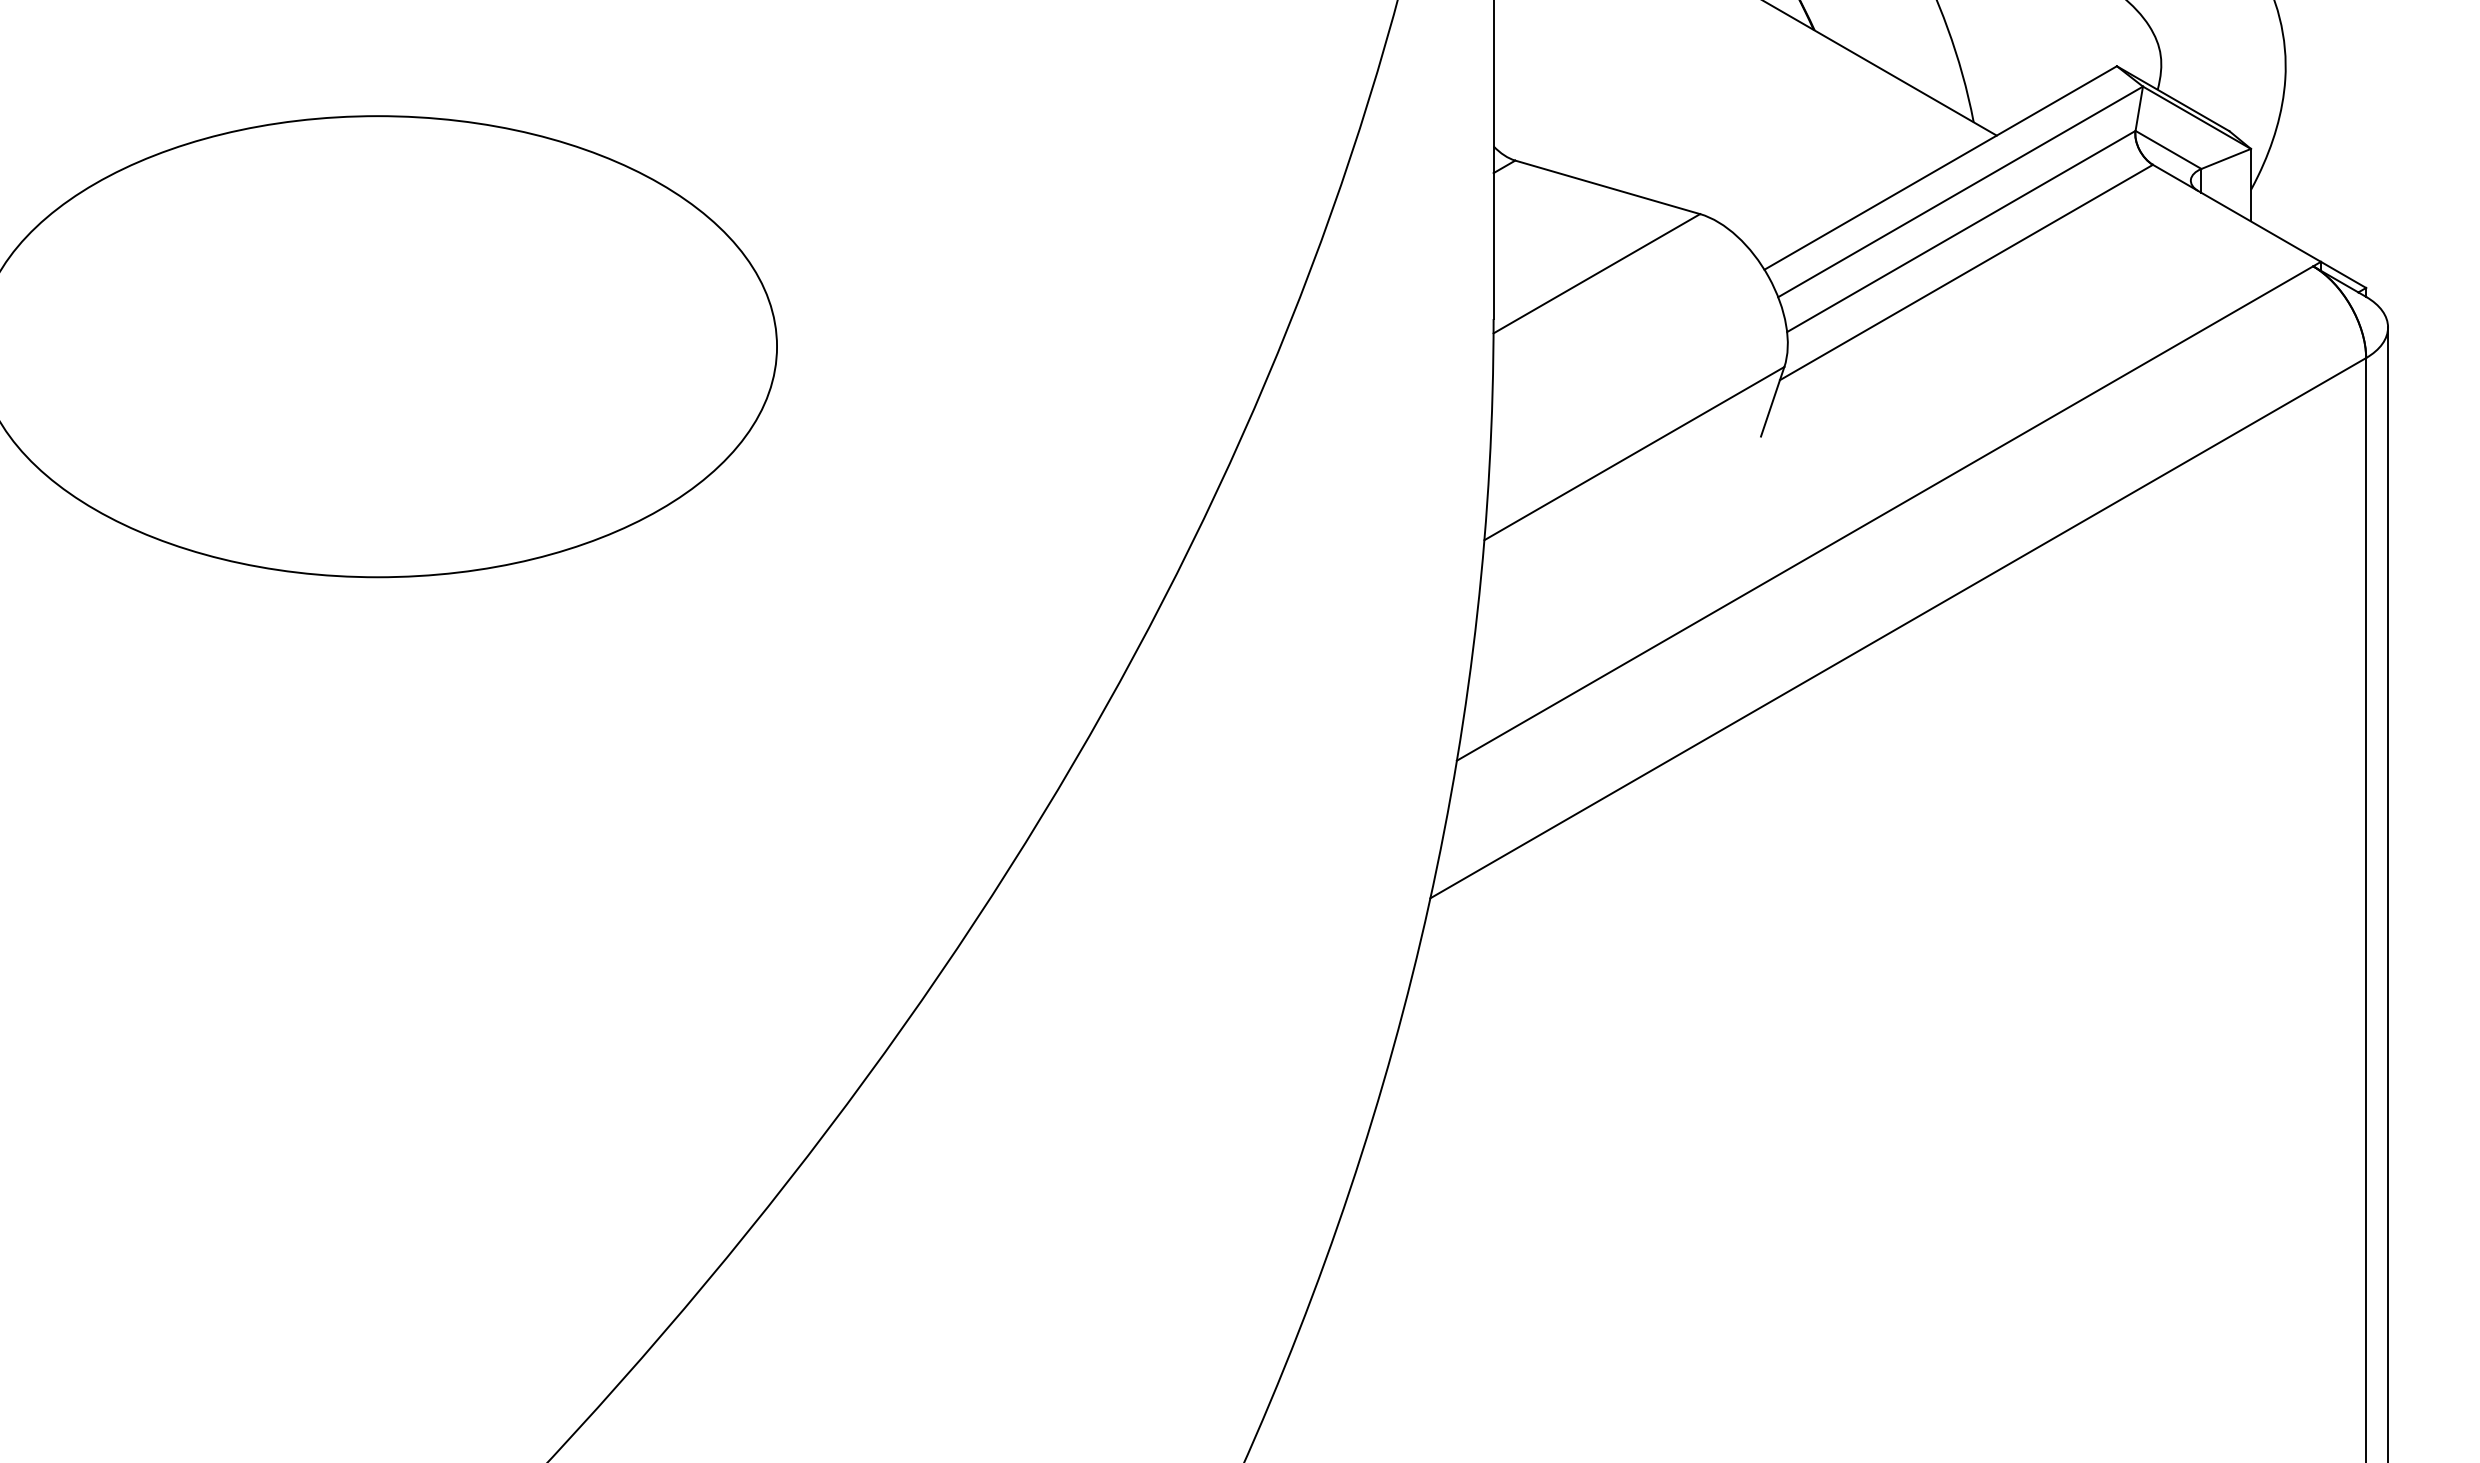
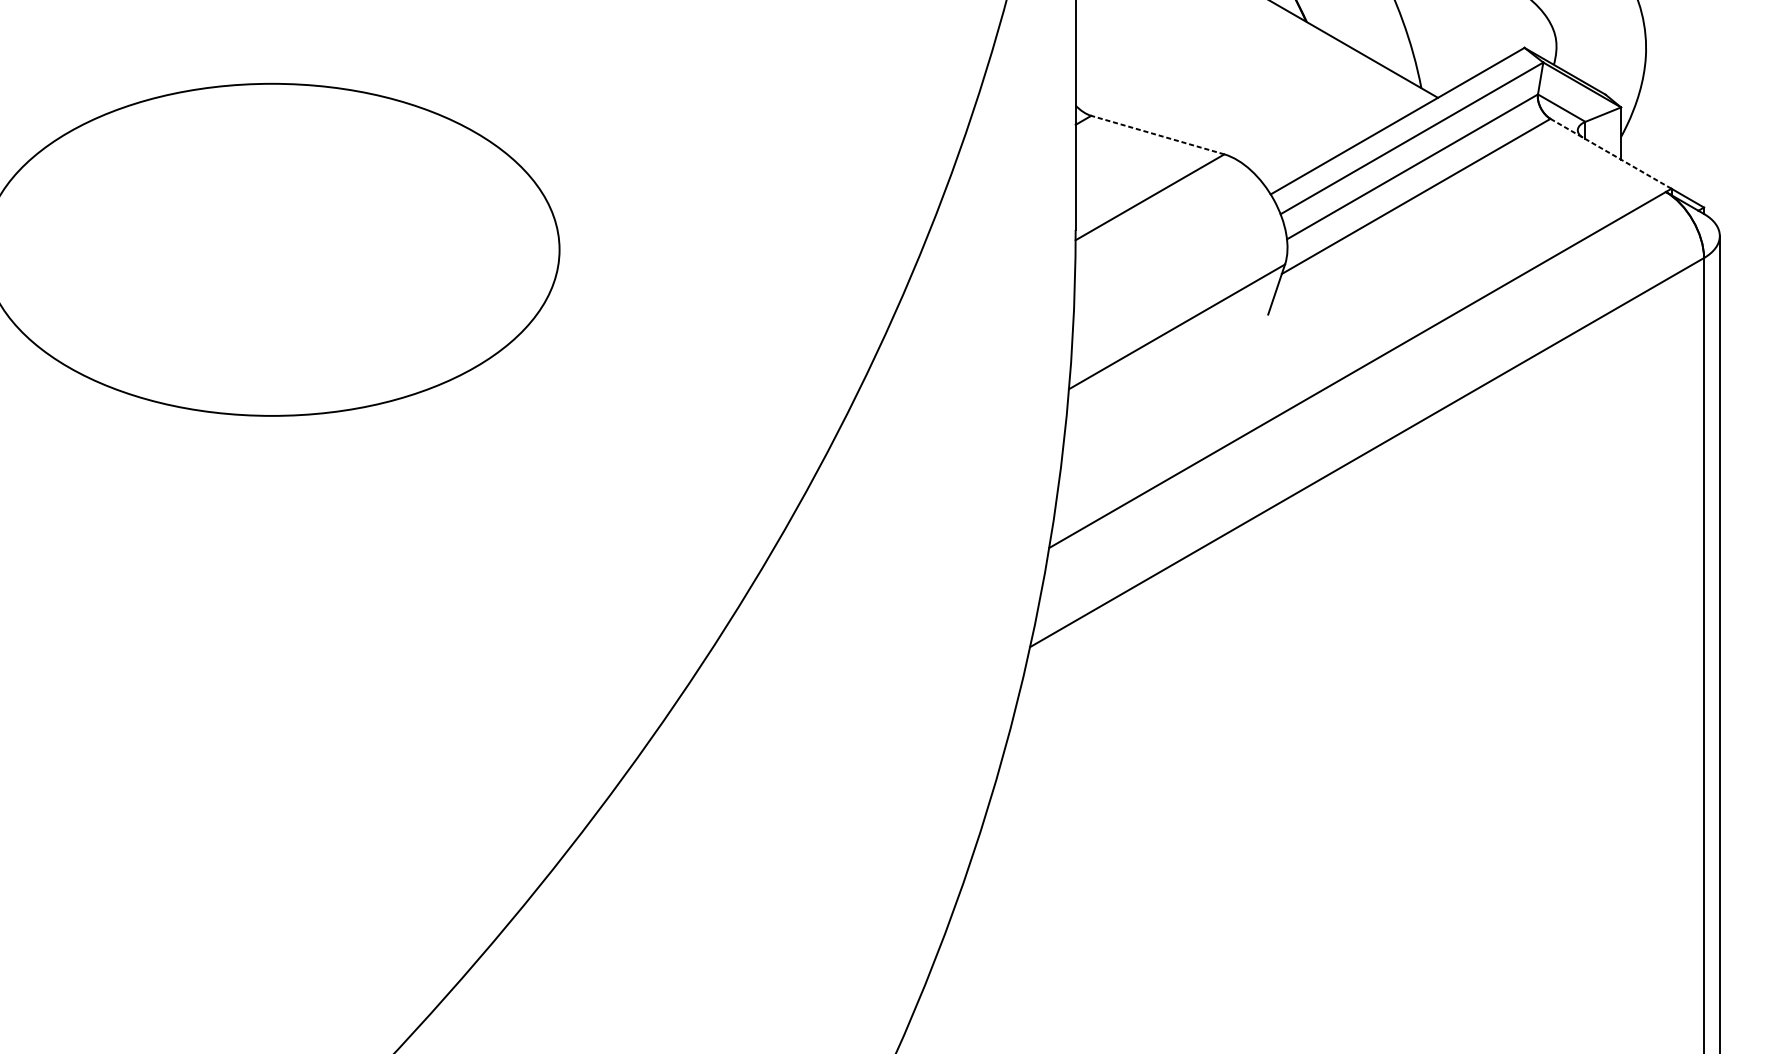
line: (1607, 187) -> (1157, 135), solid -> dashed
line: (2237, 213) -> (1611, 153), solid -> dashed

